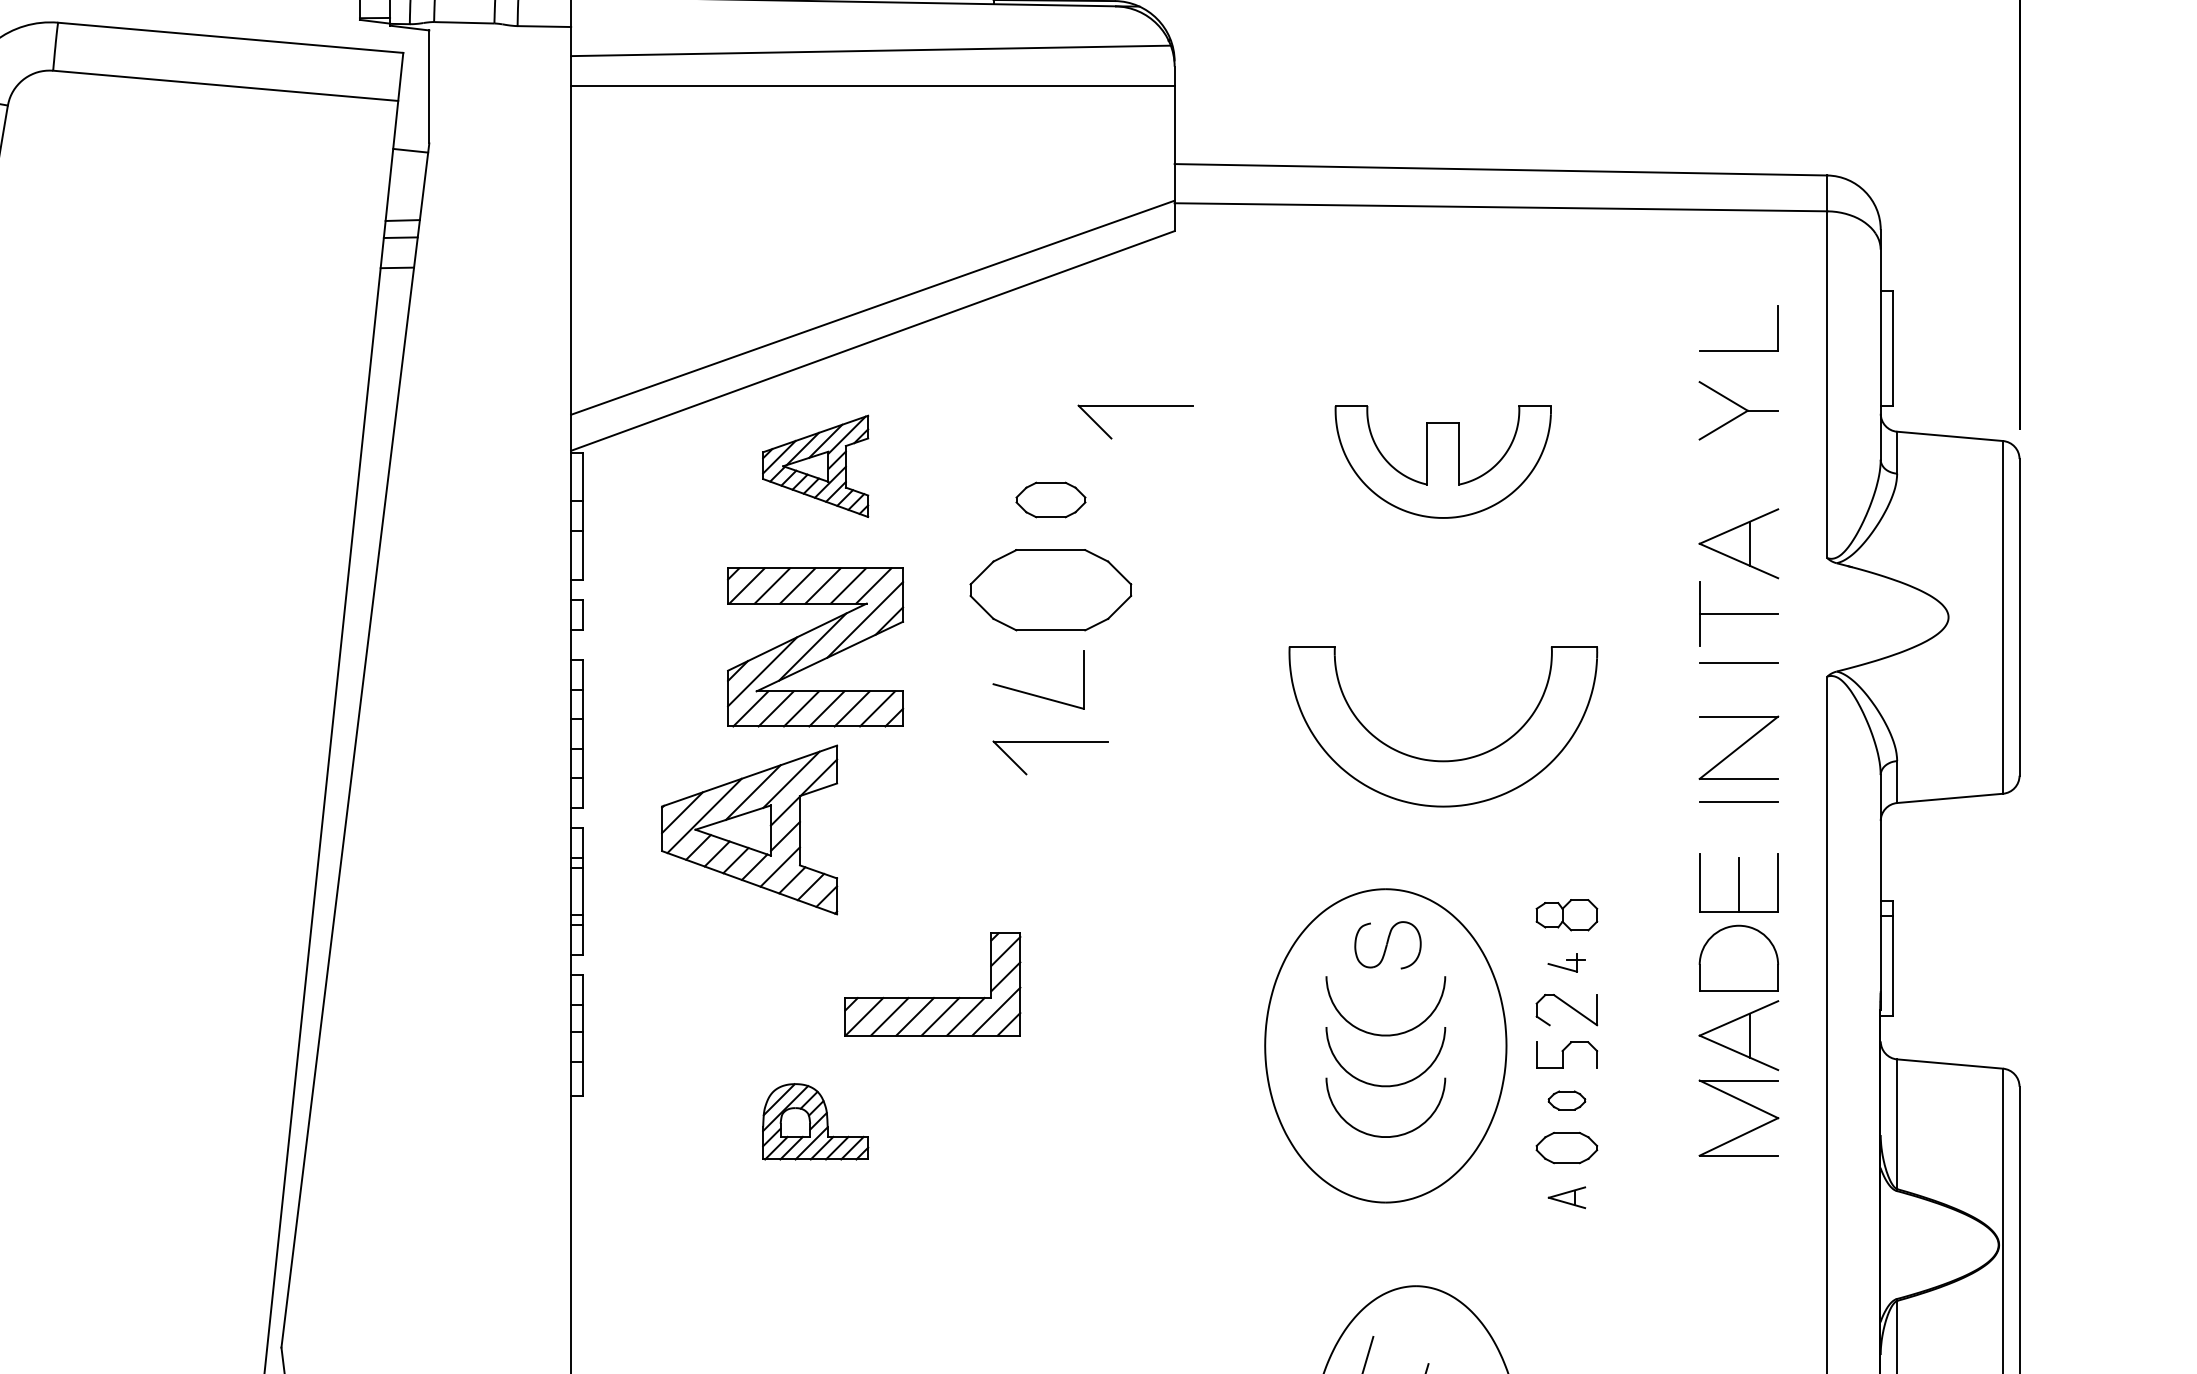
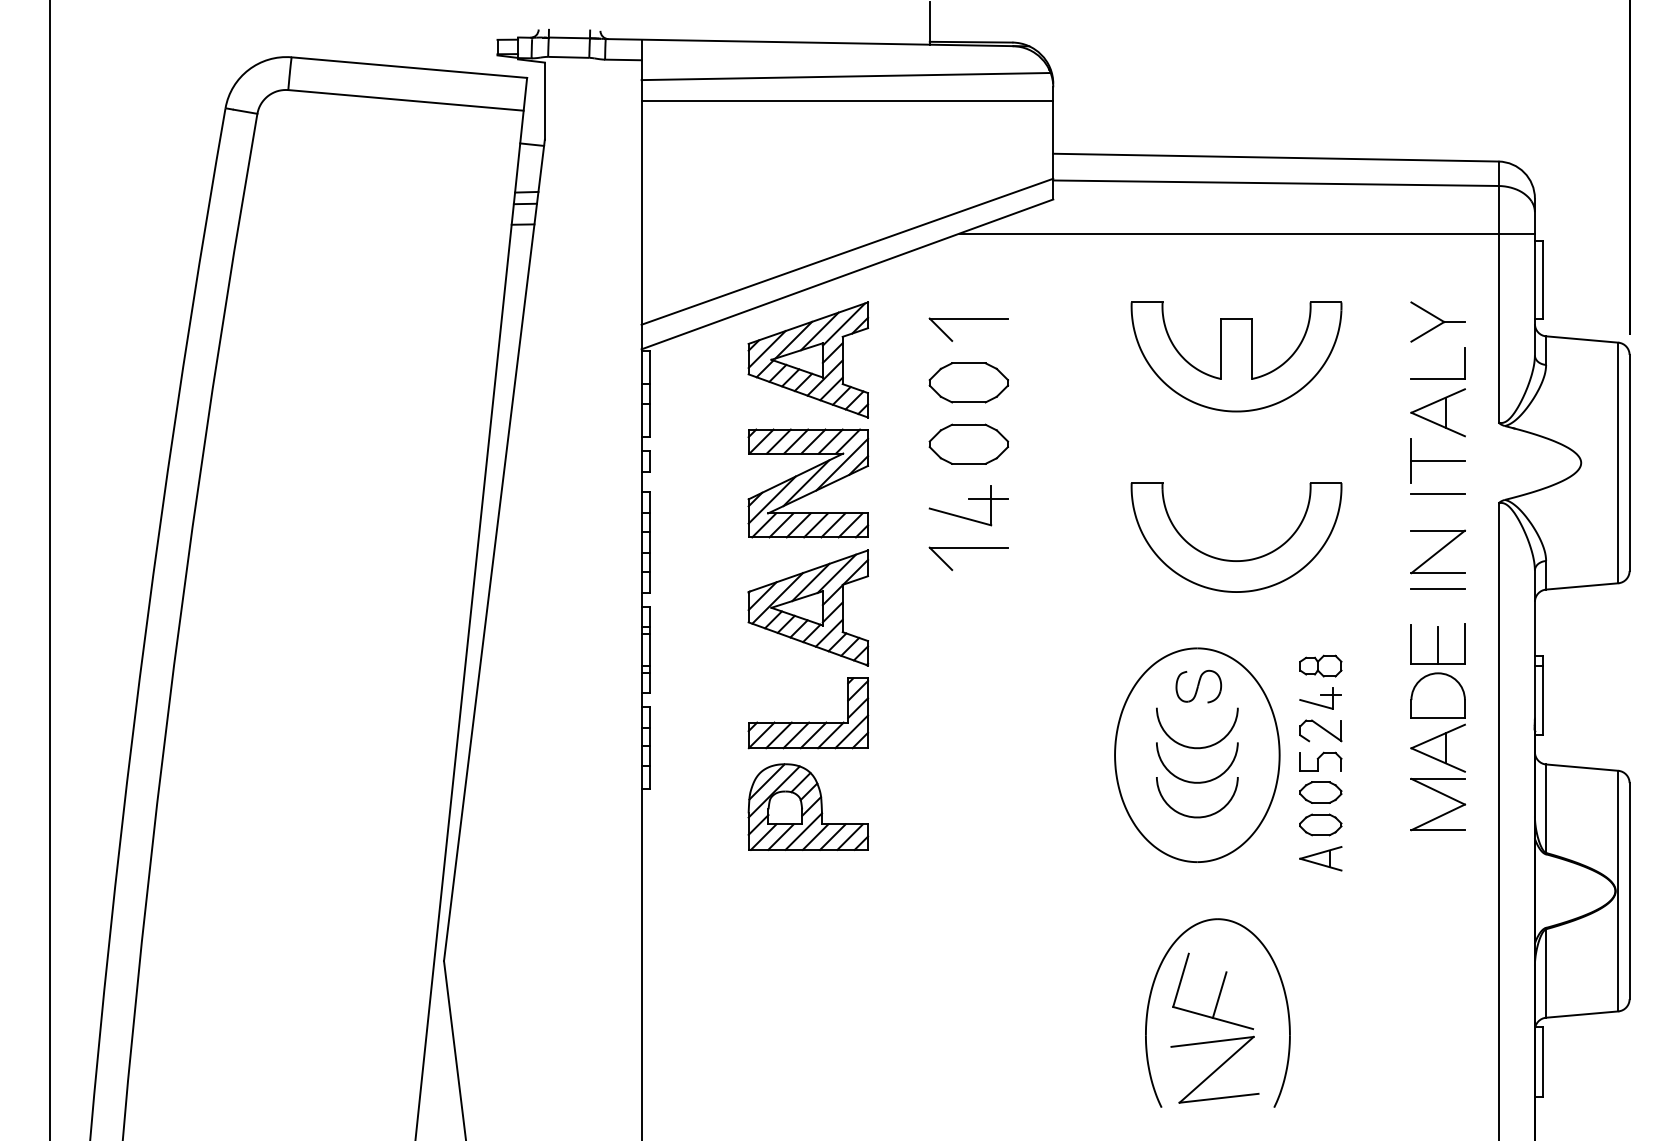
line: (1457, 280) -> (1246, 233), added
part: (1737, 349) -> (1437, 378), moved
part: (1135, 407) -> (968, 319), moved
part: (1443, 461) -> (1236, 356), size x1.43
part: (815, 465) -> (808, 359), size x1.67
part: (1050, 499) -> (968, 382), size x1.67
part: (1050, 588) -> (968, 443), size x0.71
line: (1079, 670) -> (988, 499), added
part: (749, 829) -> (808, 607), moved
part: (1566, 962) -> (1320, 698), size x1.67
part: (933, 996) -> (808, 721), moved
part: (1566, 1100) -> (1320, 792), size x1.67
part: (815, 1120) -> (808, 806), size x1.67
part: (1566, 1197) -> (1320, 858), size x1.67

